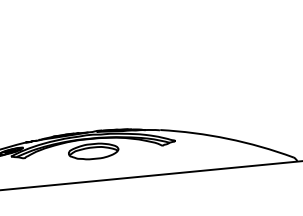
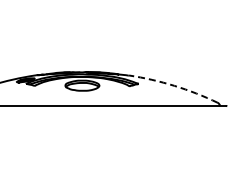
arc: (227, 138) -> (174, 85), solid -> dashed

